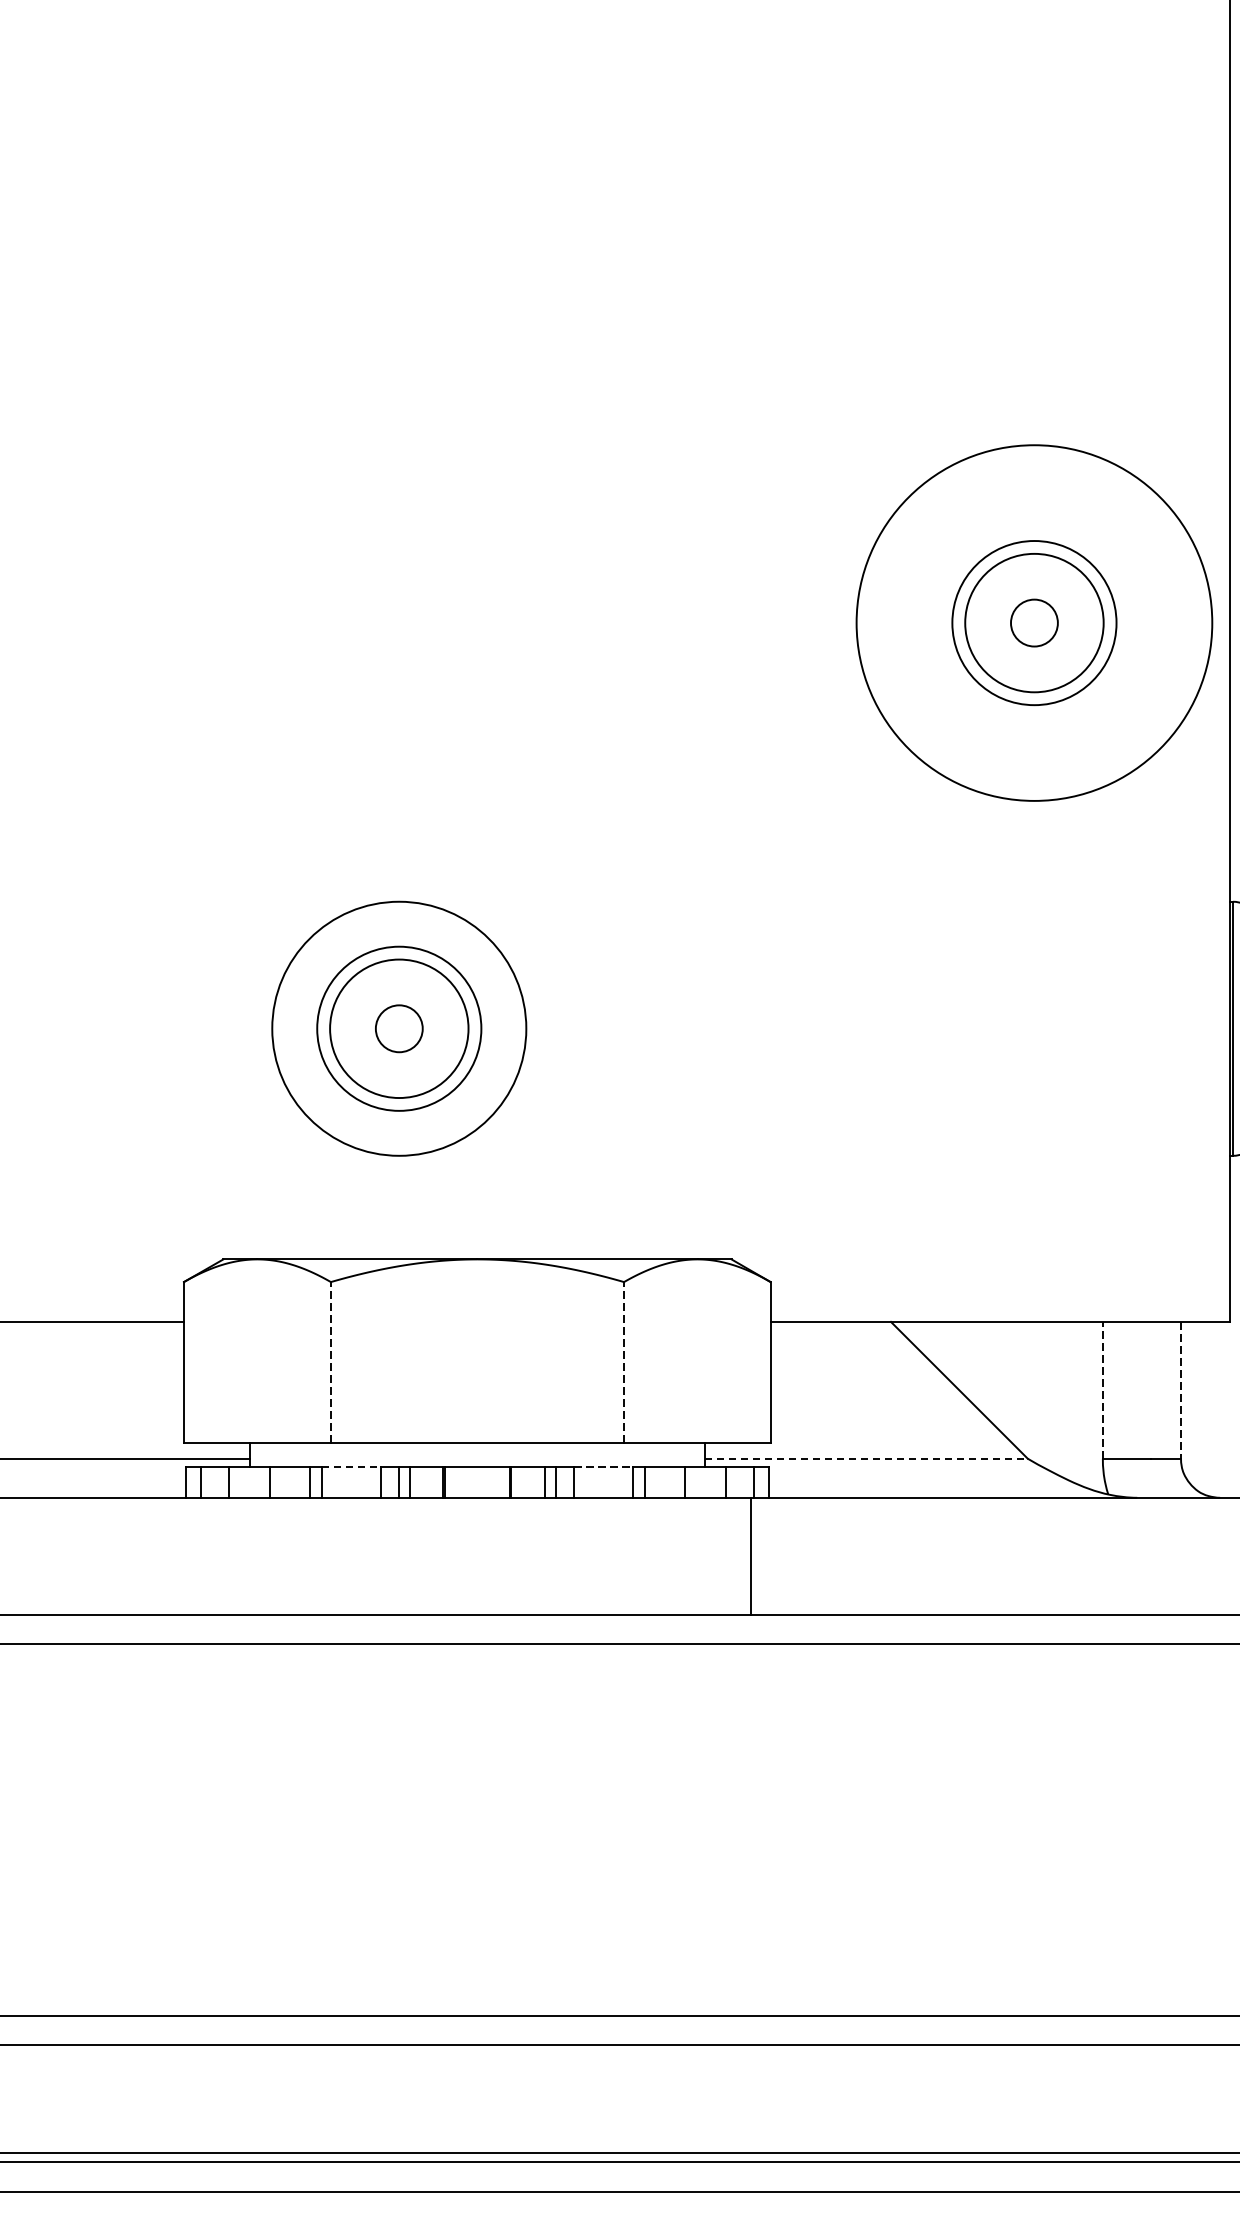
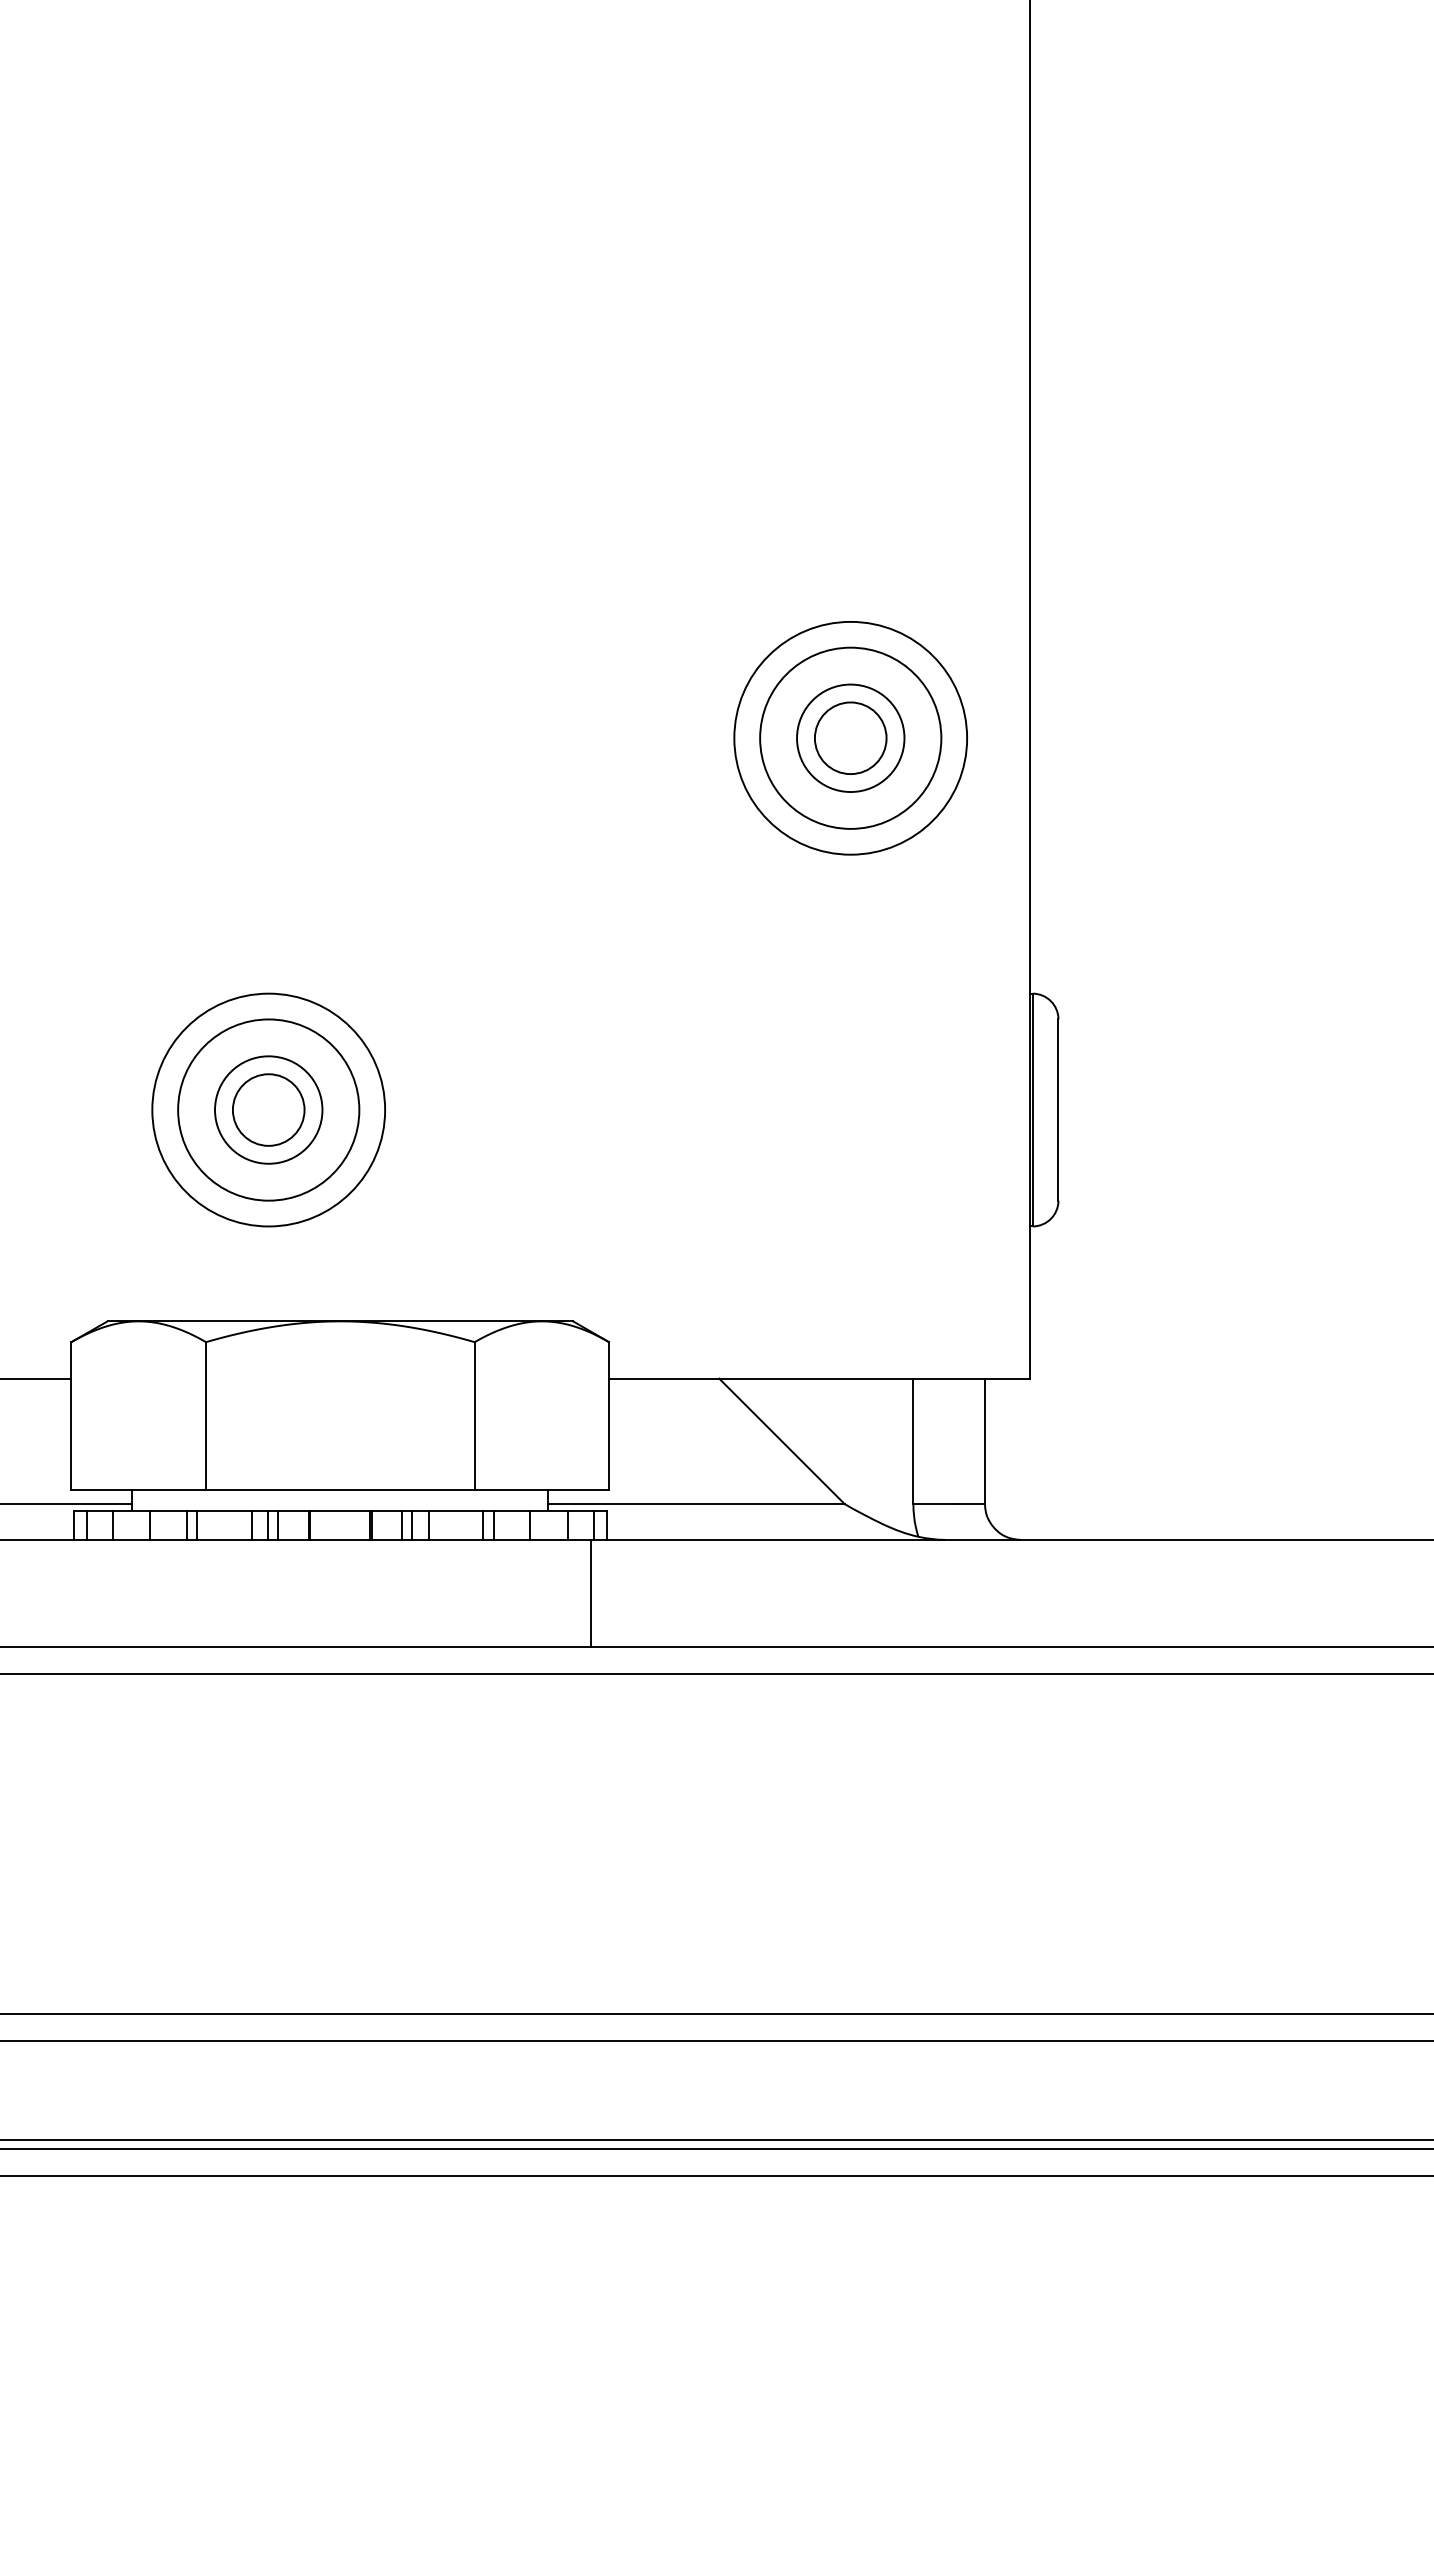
circle: (1034, 622) -> (850, 737), size x0.71
circle: (1034, 622) -> (850, 737), size x1.43
circle: (1034, 623) -> (850, 738), size x0.71
circle: (1034, 623) -> (850, 738), size x1.67
circle: (399, 1028) -> (268, 1109), size x0.71
circle: (399, 1028) -> (268, 1109), size x1.43
circle: (399, 1028) -> (268, 1109), size x1.67
line: (331, 1362) -> (206, 1415), dashed -> solid
line: (623, 1362) -> (474, 1415), dashed -> solid
line: (1102, 1390) -> (913, 1441), dashed -> solid
line: (1181, 1390) -> (985, 1441), dashed -> solid
line: (867, 1459) -> (697, 1504), dashed -> solid
line: (352, 1466) -> (225, 1511), dashed -> solid
line: (604, 1466) -> (456, 1511), dashed -> solid

